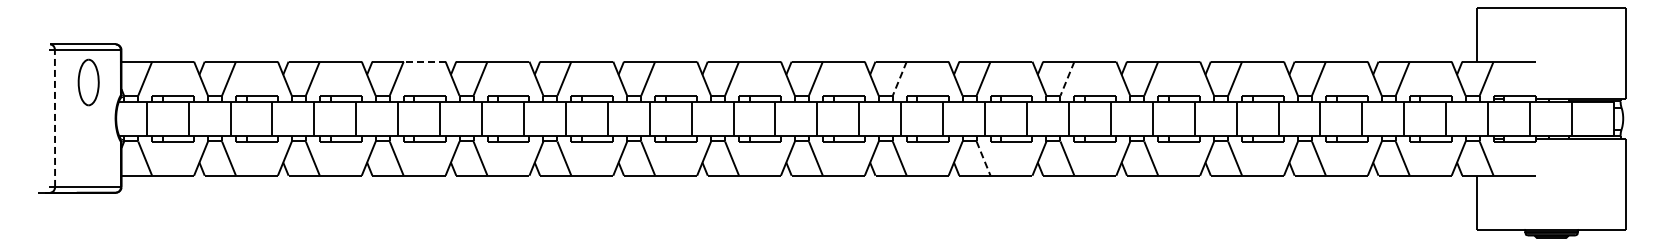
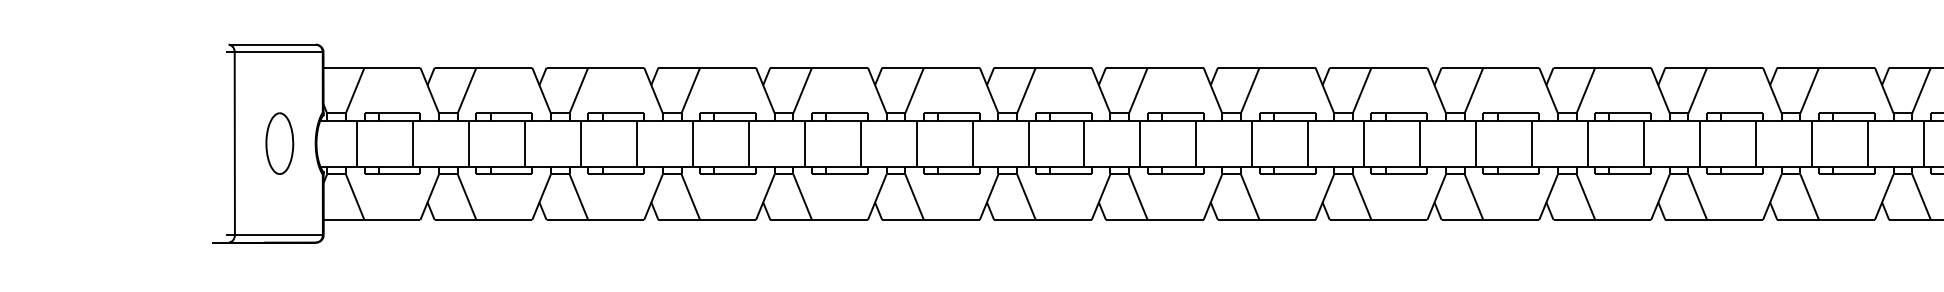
line: (424, 61) -> (727, 67), dashed -> solid
line: (899, 79) -> (1361, 91), dashed -> solid
line: (1067, 79) -> (1586, 91), dashed -> solid
part: (88, 82) -> (279, 143), moved
line: (55, 118) -> (235, 143), dashed -> solid
line: (983, 158) -> (1473, 196), dashed -> solid

